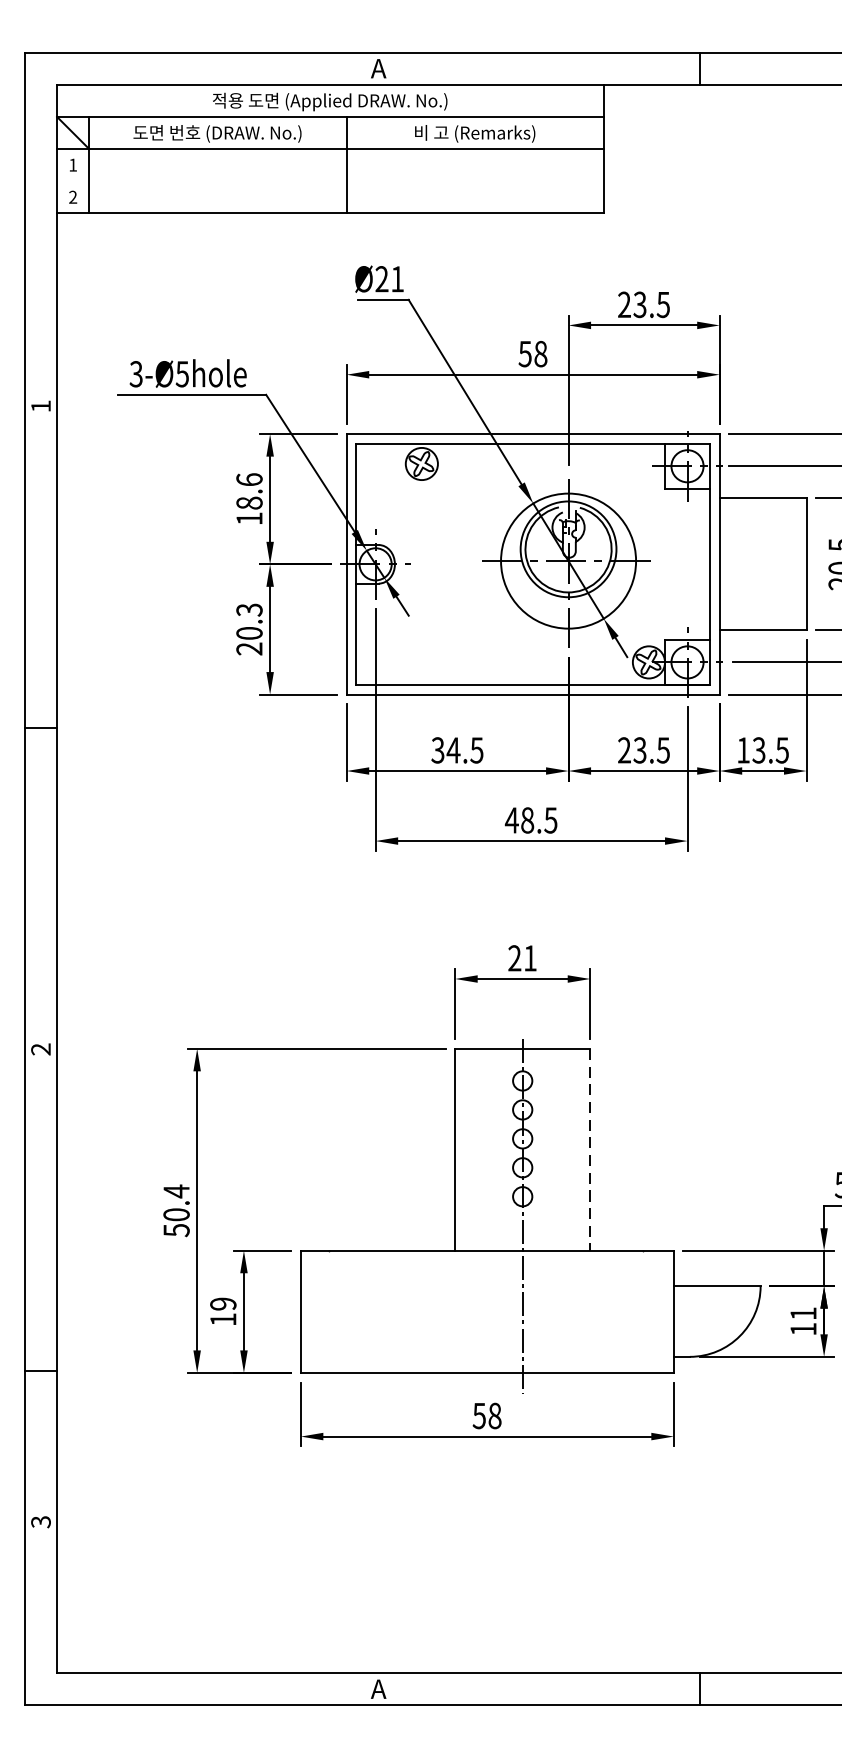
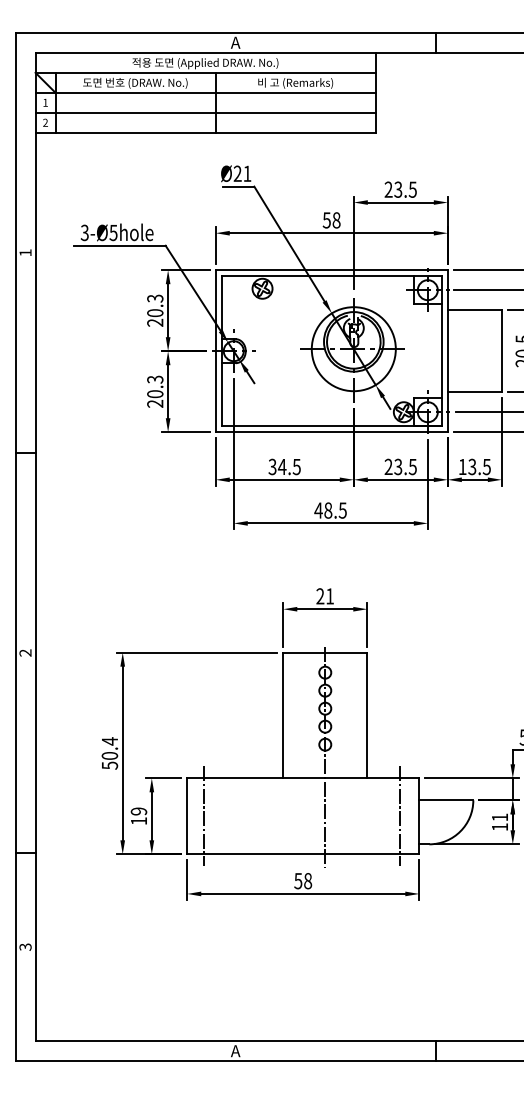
line: (330, 180) -> (205, 112), added
text: (249, 498) -> (155, 310), 18.6 -> 20.3
line: (590, 1149) -> (367, 715), dashed -> solid
line: (328, 1312) -> (204, 816), added
line: (643, 1312) -> (400, 816), added

